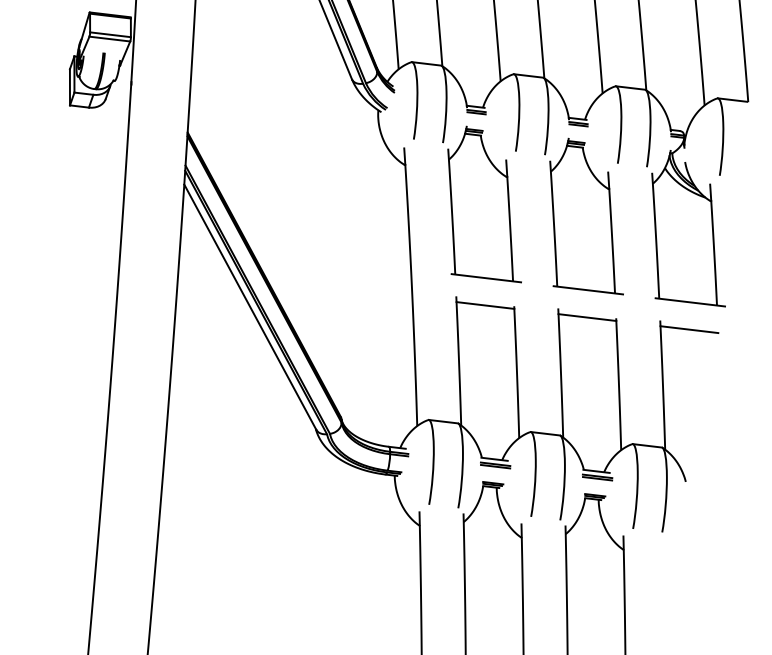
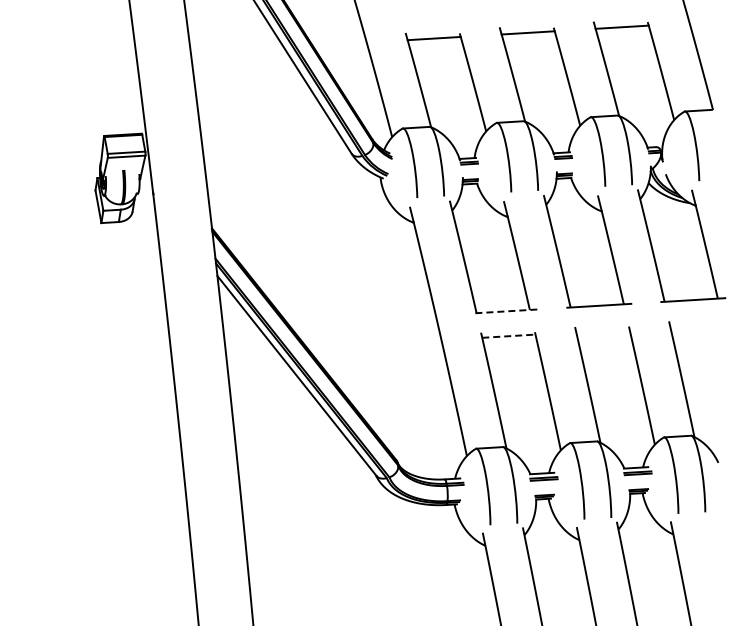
line: (485, 278) -> (504, 311), solid -> dashed
line: (484, 305) -> (508, 336), solid -> dashed
line: (587, 317) -> (602, 330), removed
line: (689, 329) -> (696, 324), removed

